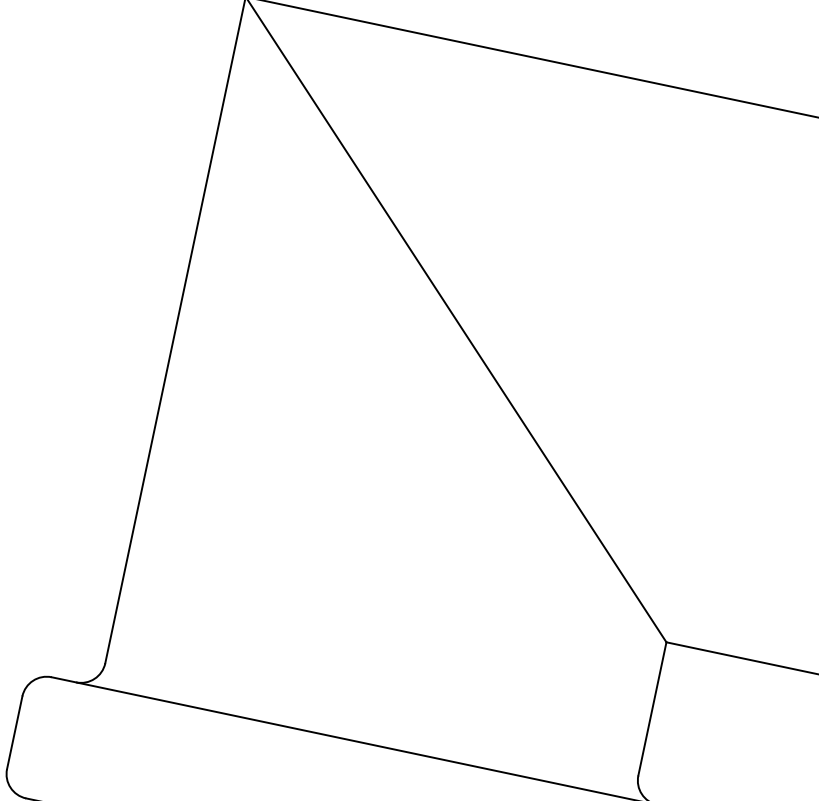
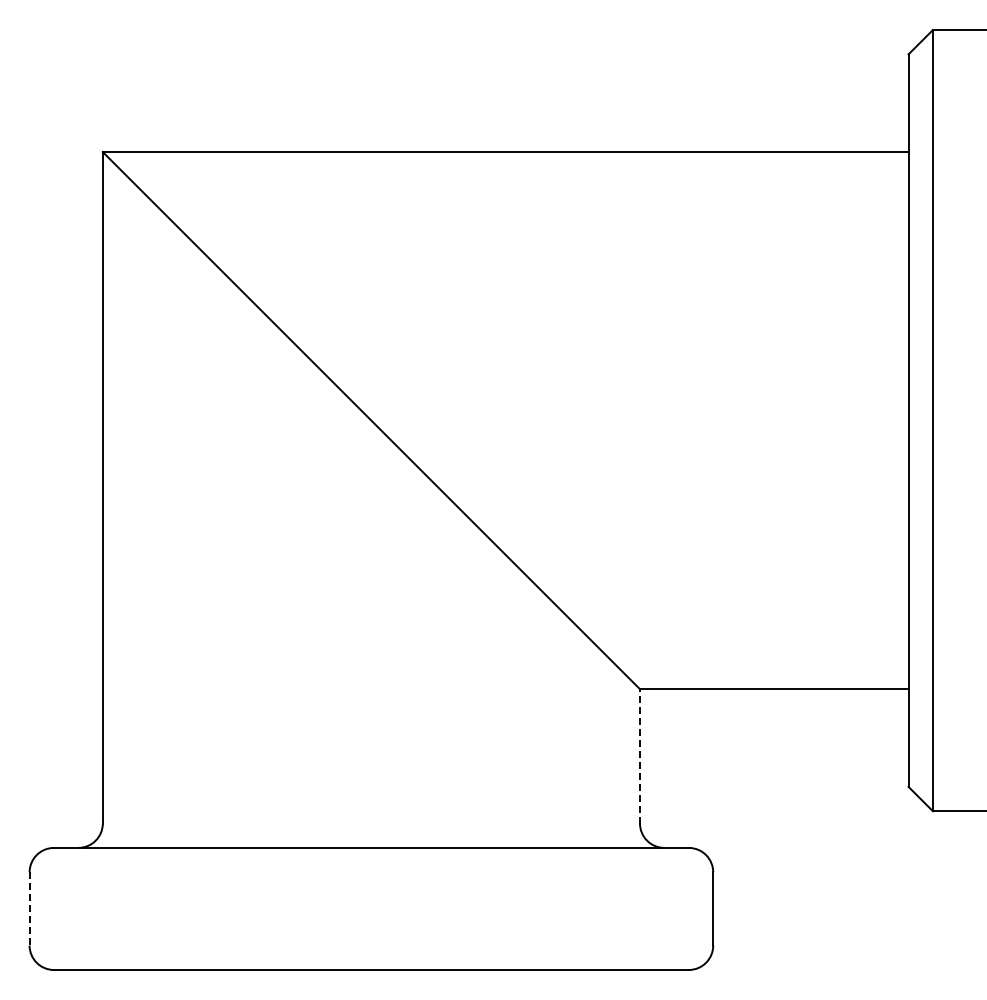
line: (652, 707) -> (639, 755), solid -> dashed
line: (14, 732) -> (29, 908), solid -> dashed

